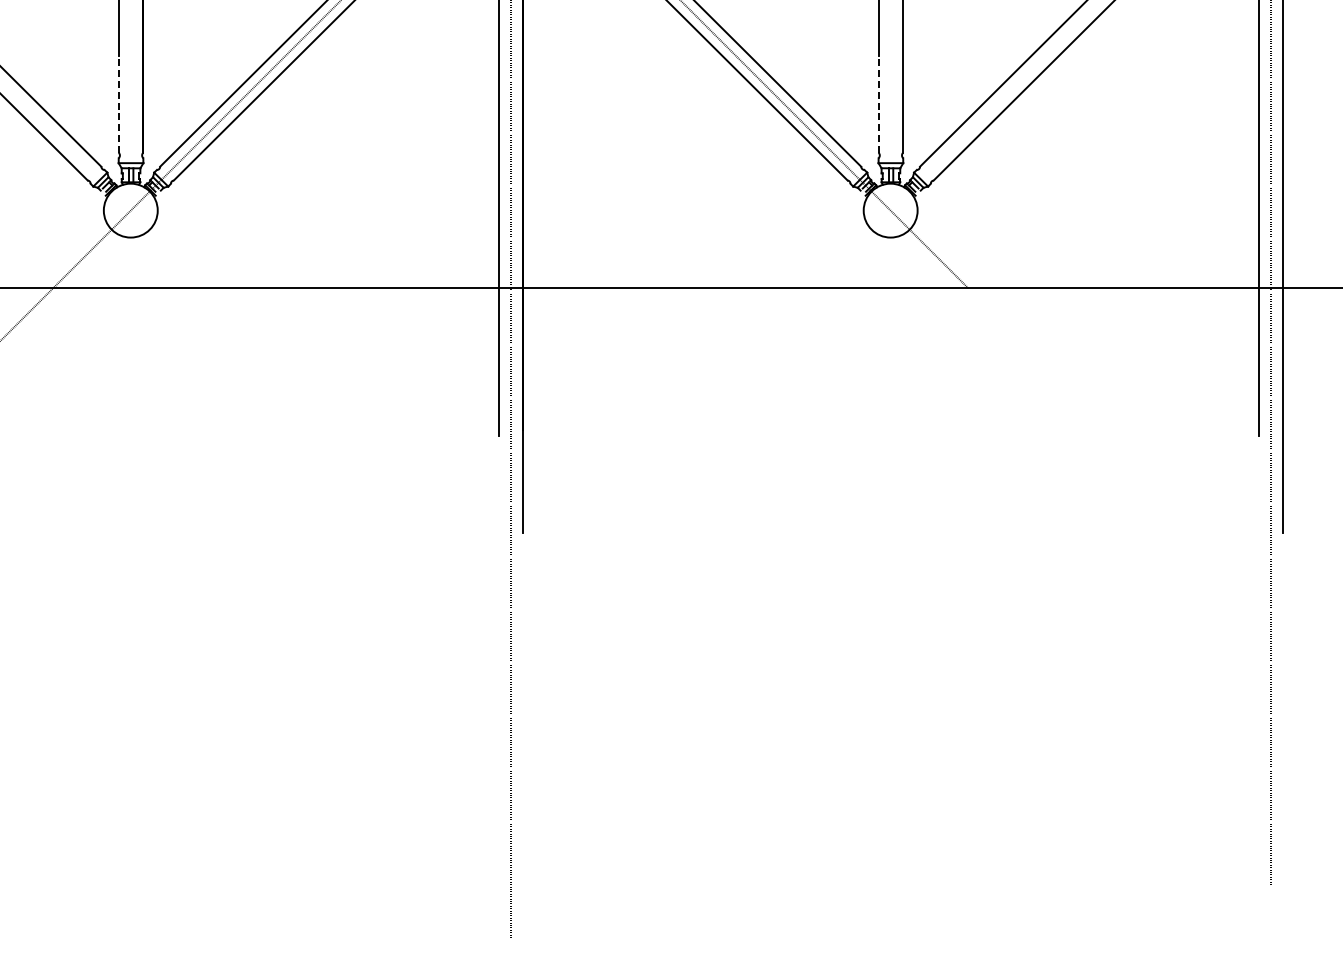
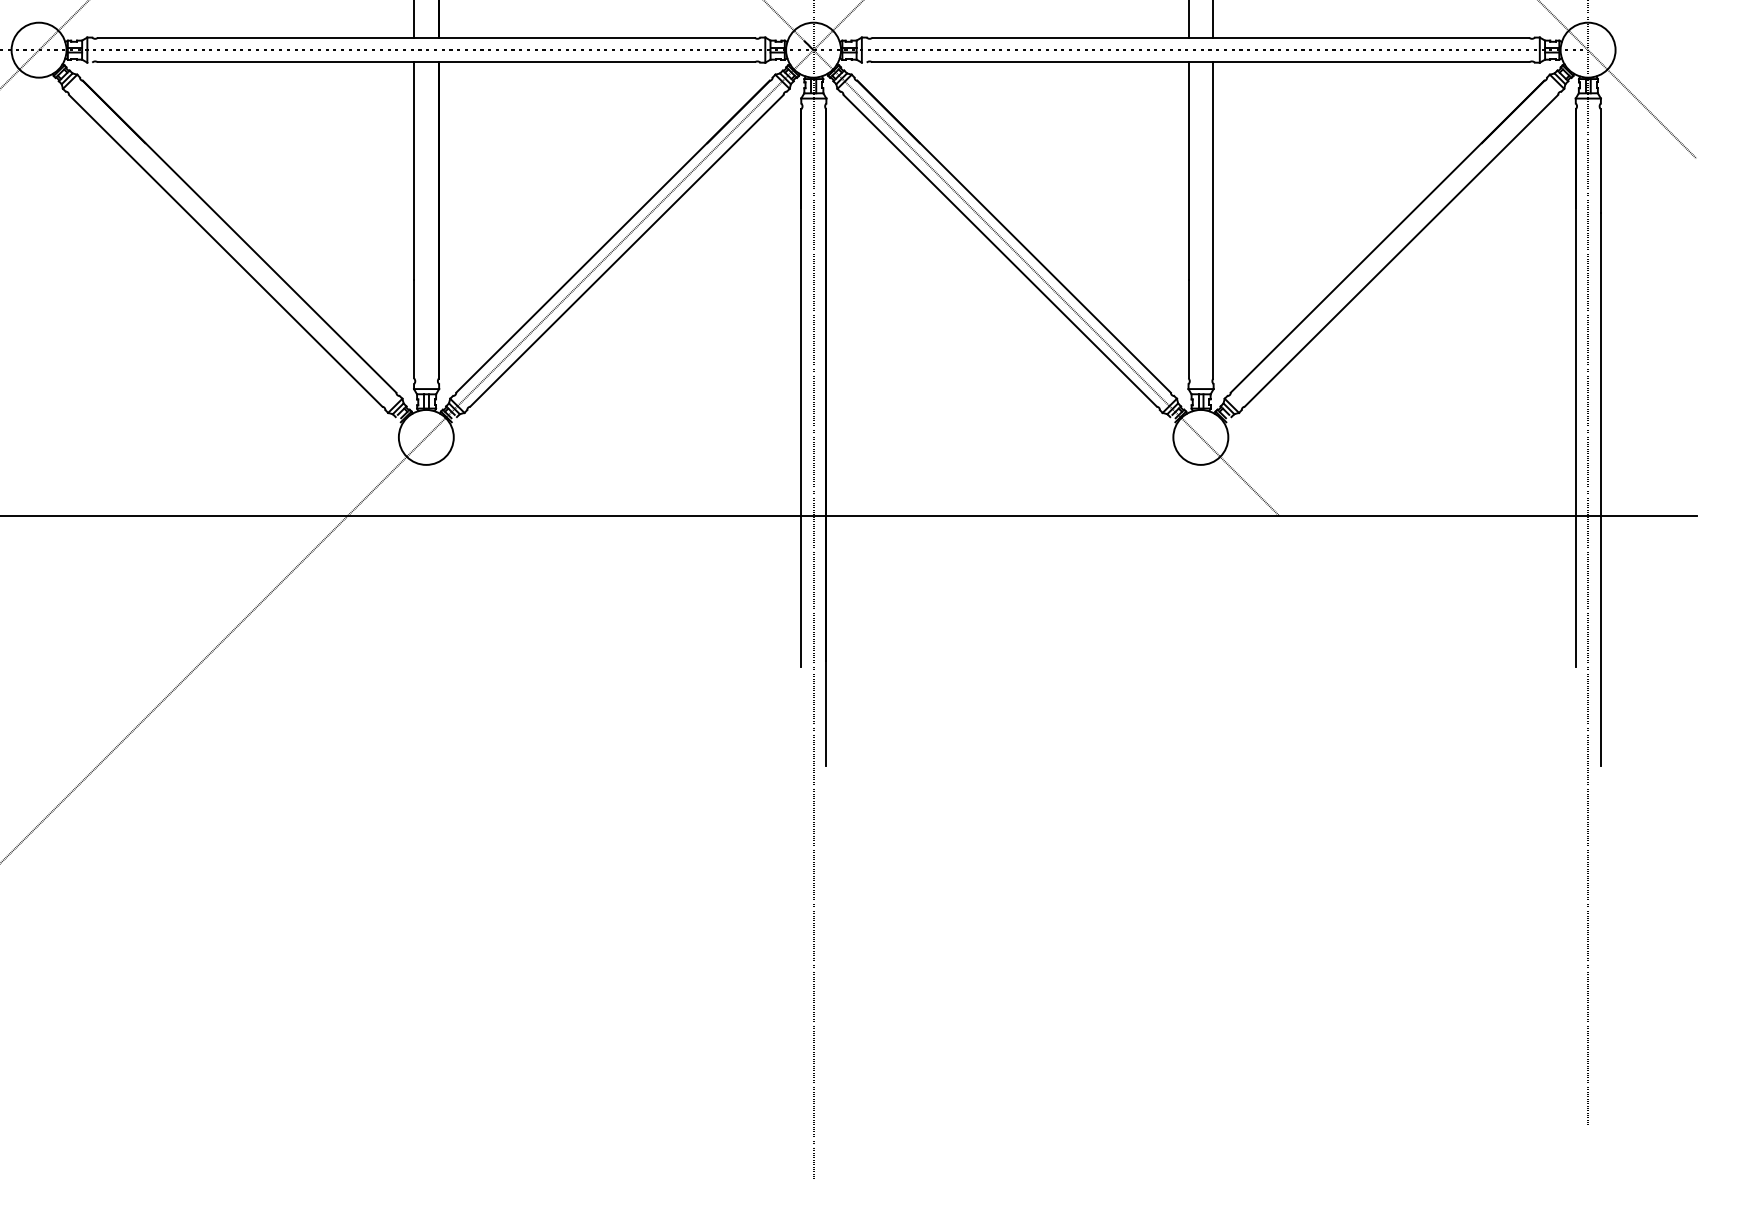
line: (119, 103) -> (414, 328), dashed -> solid
line: (878, 103) -> (1188, 328), dashed -> solid

